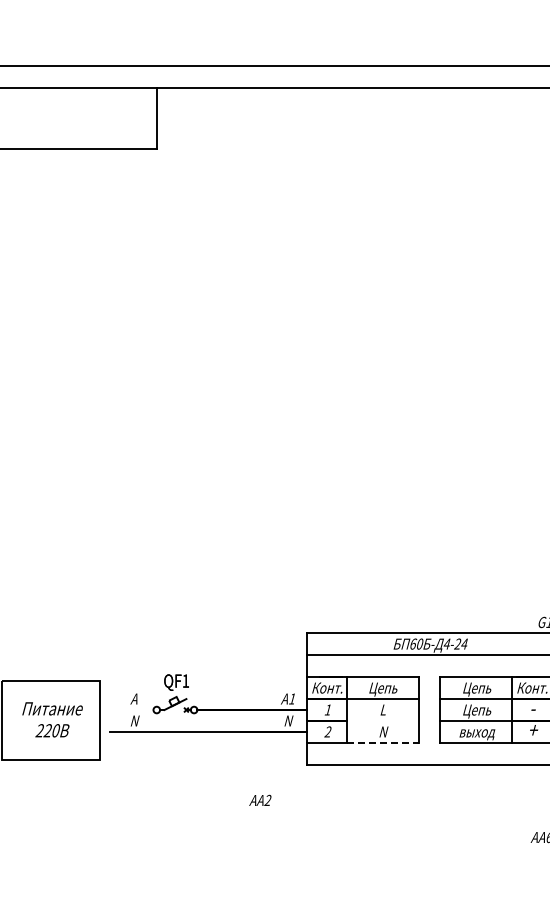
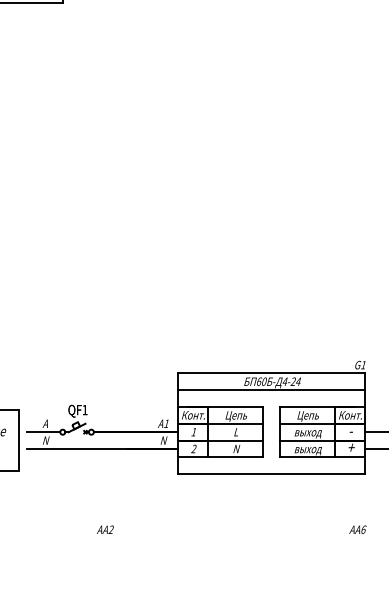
line: (131, 710) -> (43, 432), added
text: (477, 711) -> (308, 433), Цепь -> выход
line: (382, 721) -> (235, 440), added
line: (382, 742) -> (235, 457), dashed -> solid
text: (260, 799) -> (105, 529), moved

